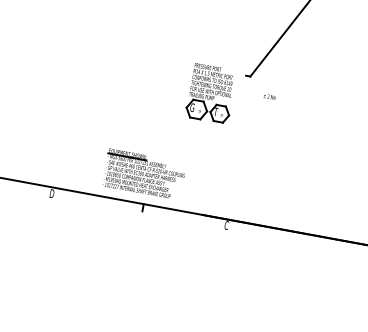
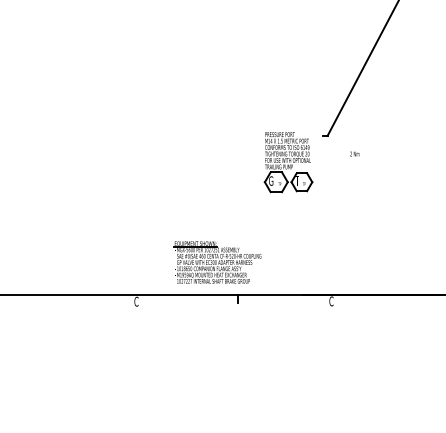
part: (144, 174) -> (217, 262), moved
text: (51, 193) -> (136, 301), D -> C

